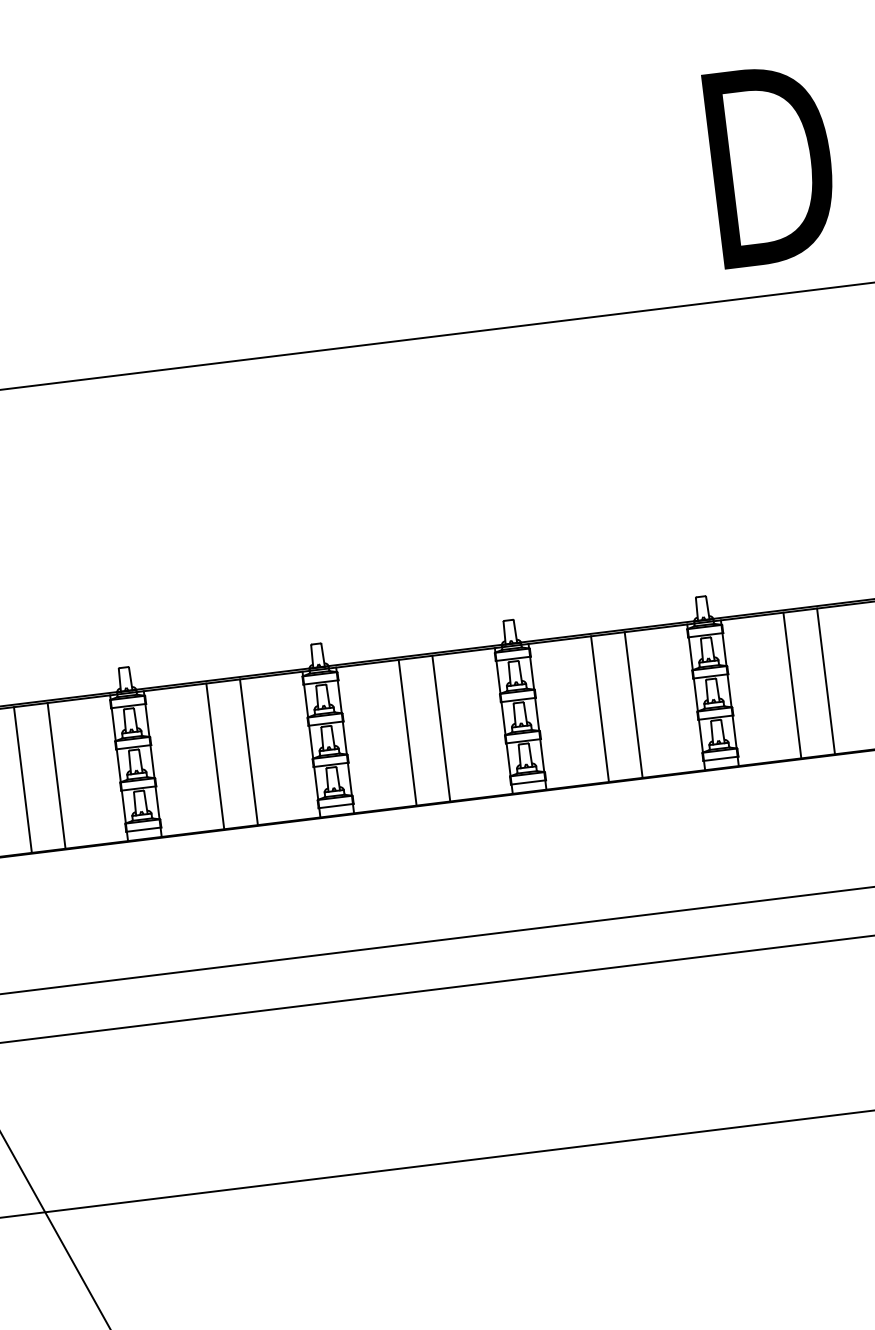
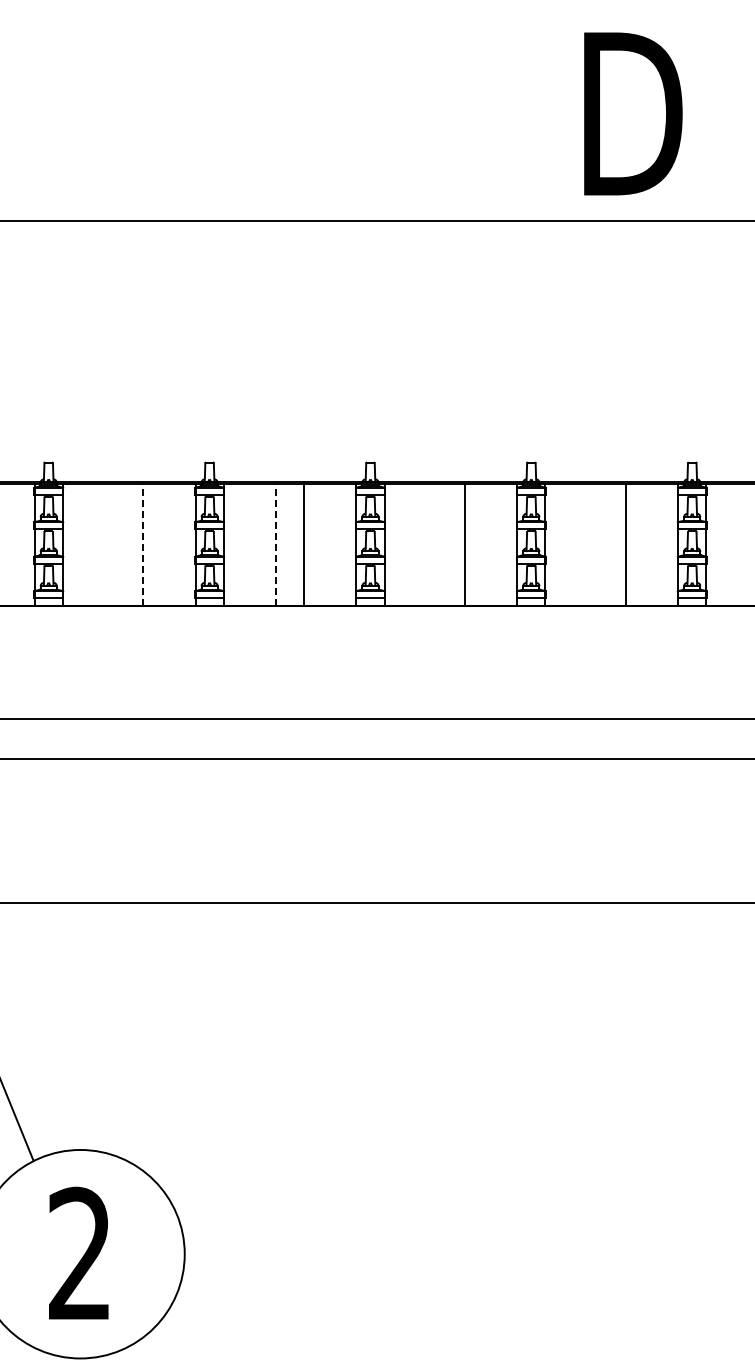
line: (792, 685) -> (597, 544), removed
line: (599, 708) -> (436, 544), removed
line: (407, 732) -> (275, 544), solid -> dashed
line: (249, 751) -> (143, 544), solid -> dashed
line: (215, 755) -> (115, 544), removed

